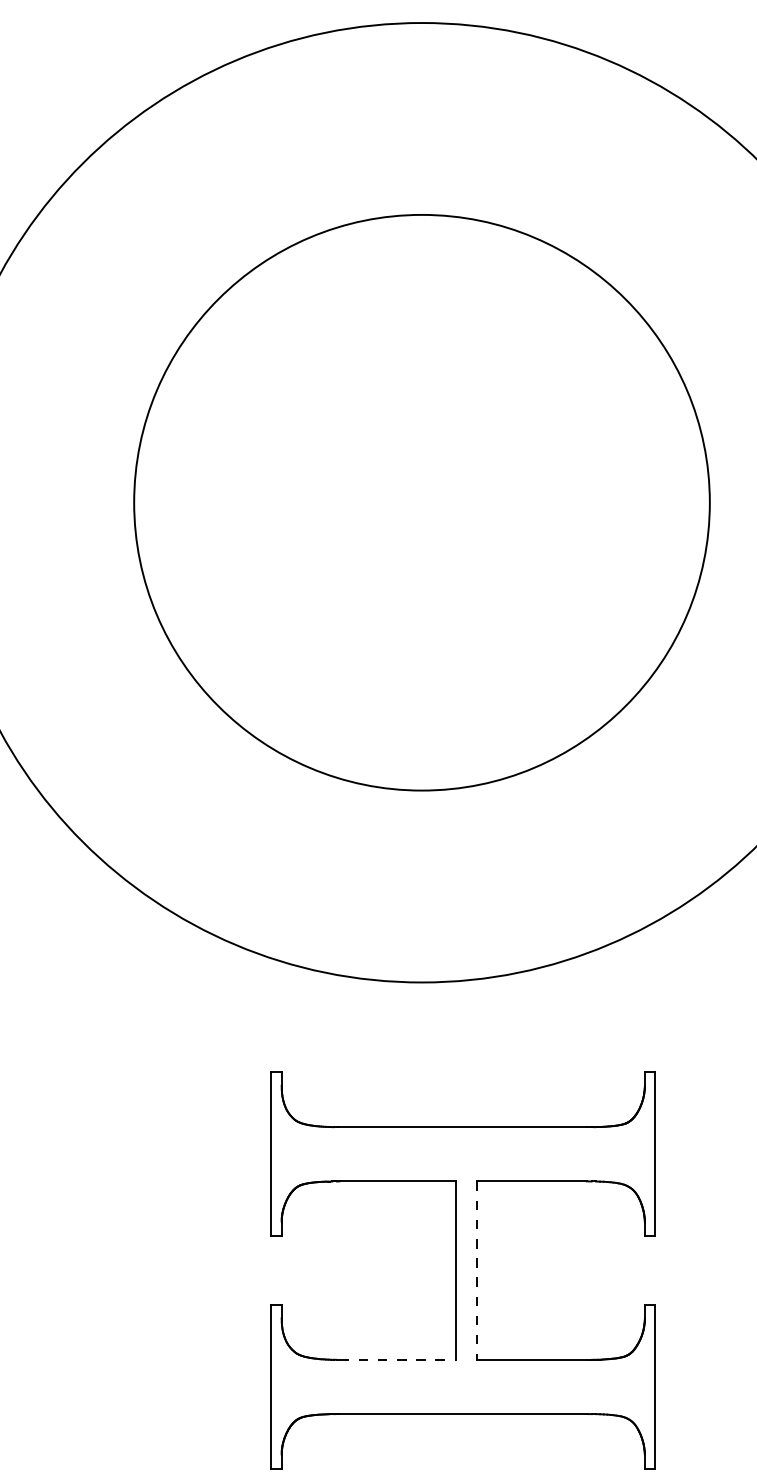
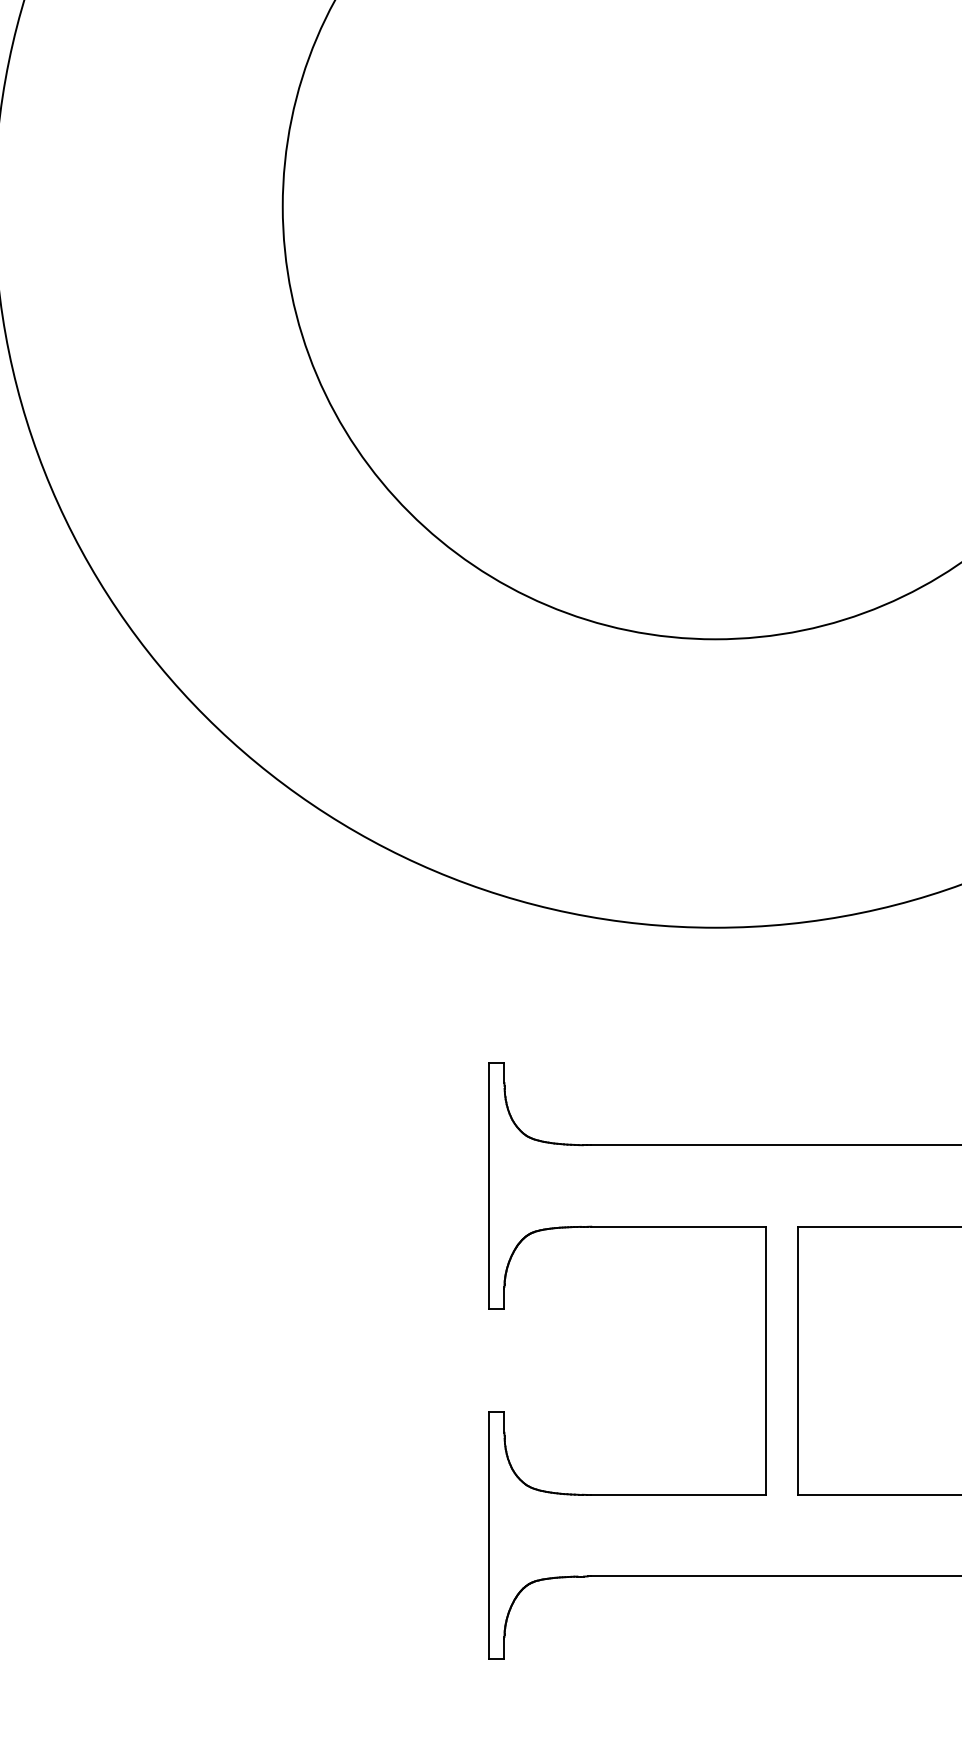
line: (476, 1271) -> (797, 1362), dashed -> solid
line: (398, 1359) -> (680, 1494), dashed -> solid

